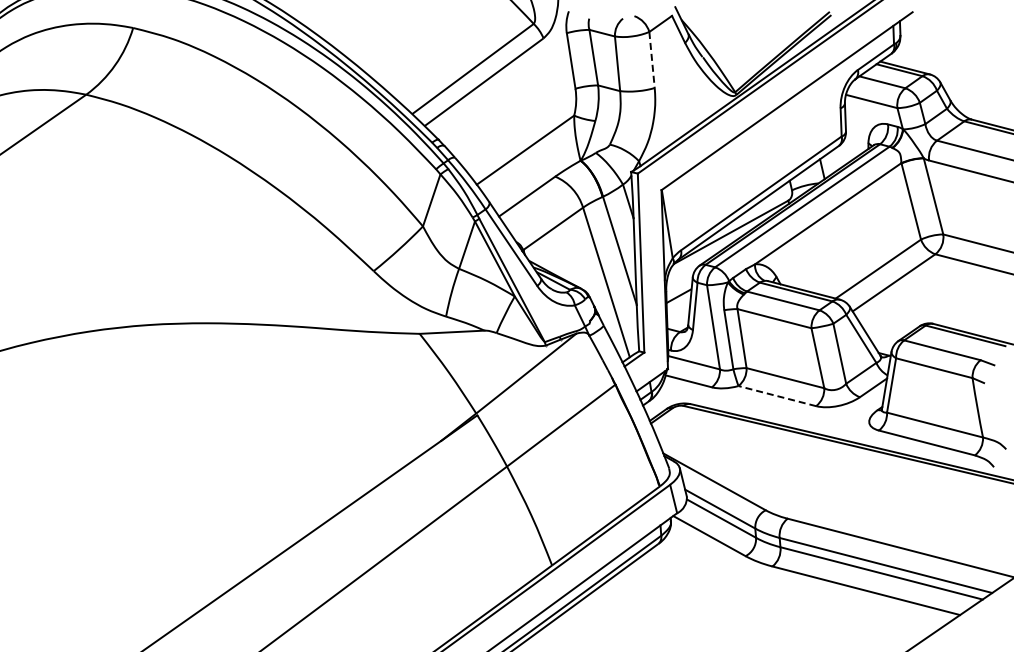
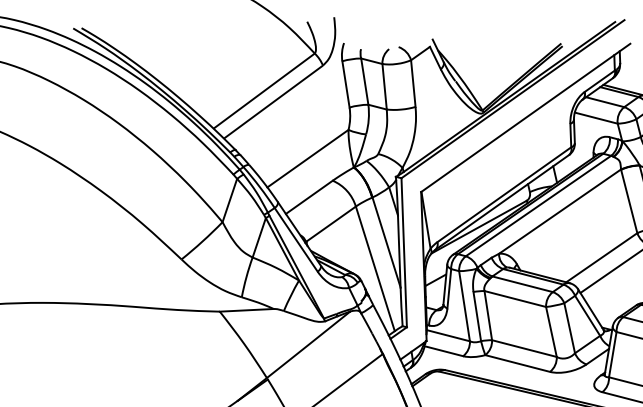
line: (652, 60) -> (413, 84), dashed -> solid
line: (776, 395) -> (516, 362), dashed -> solid

